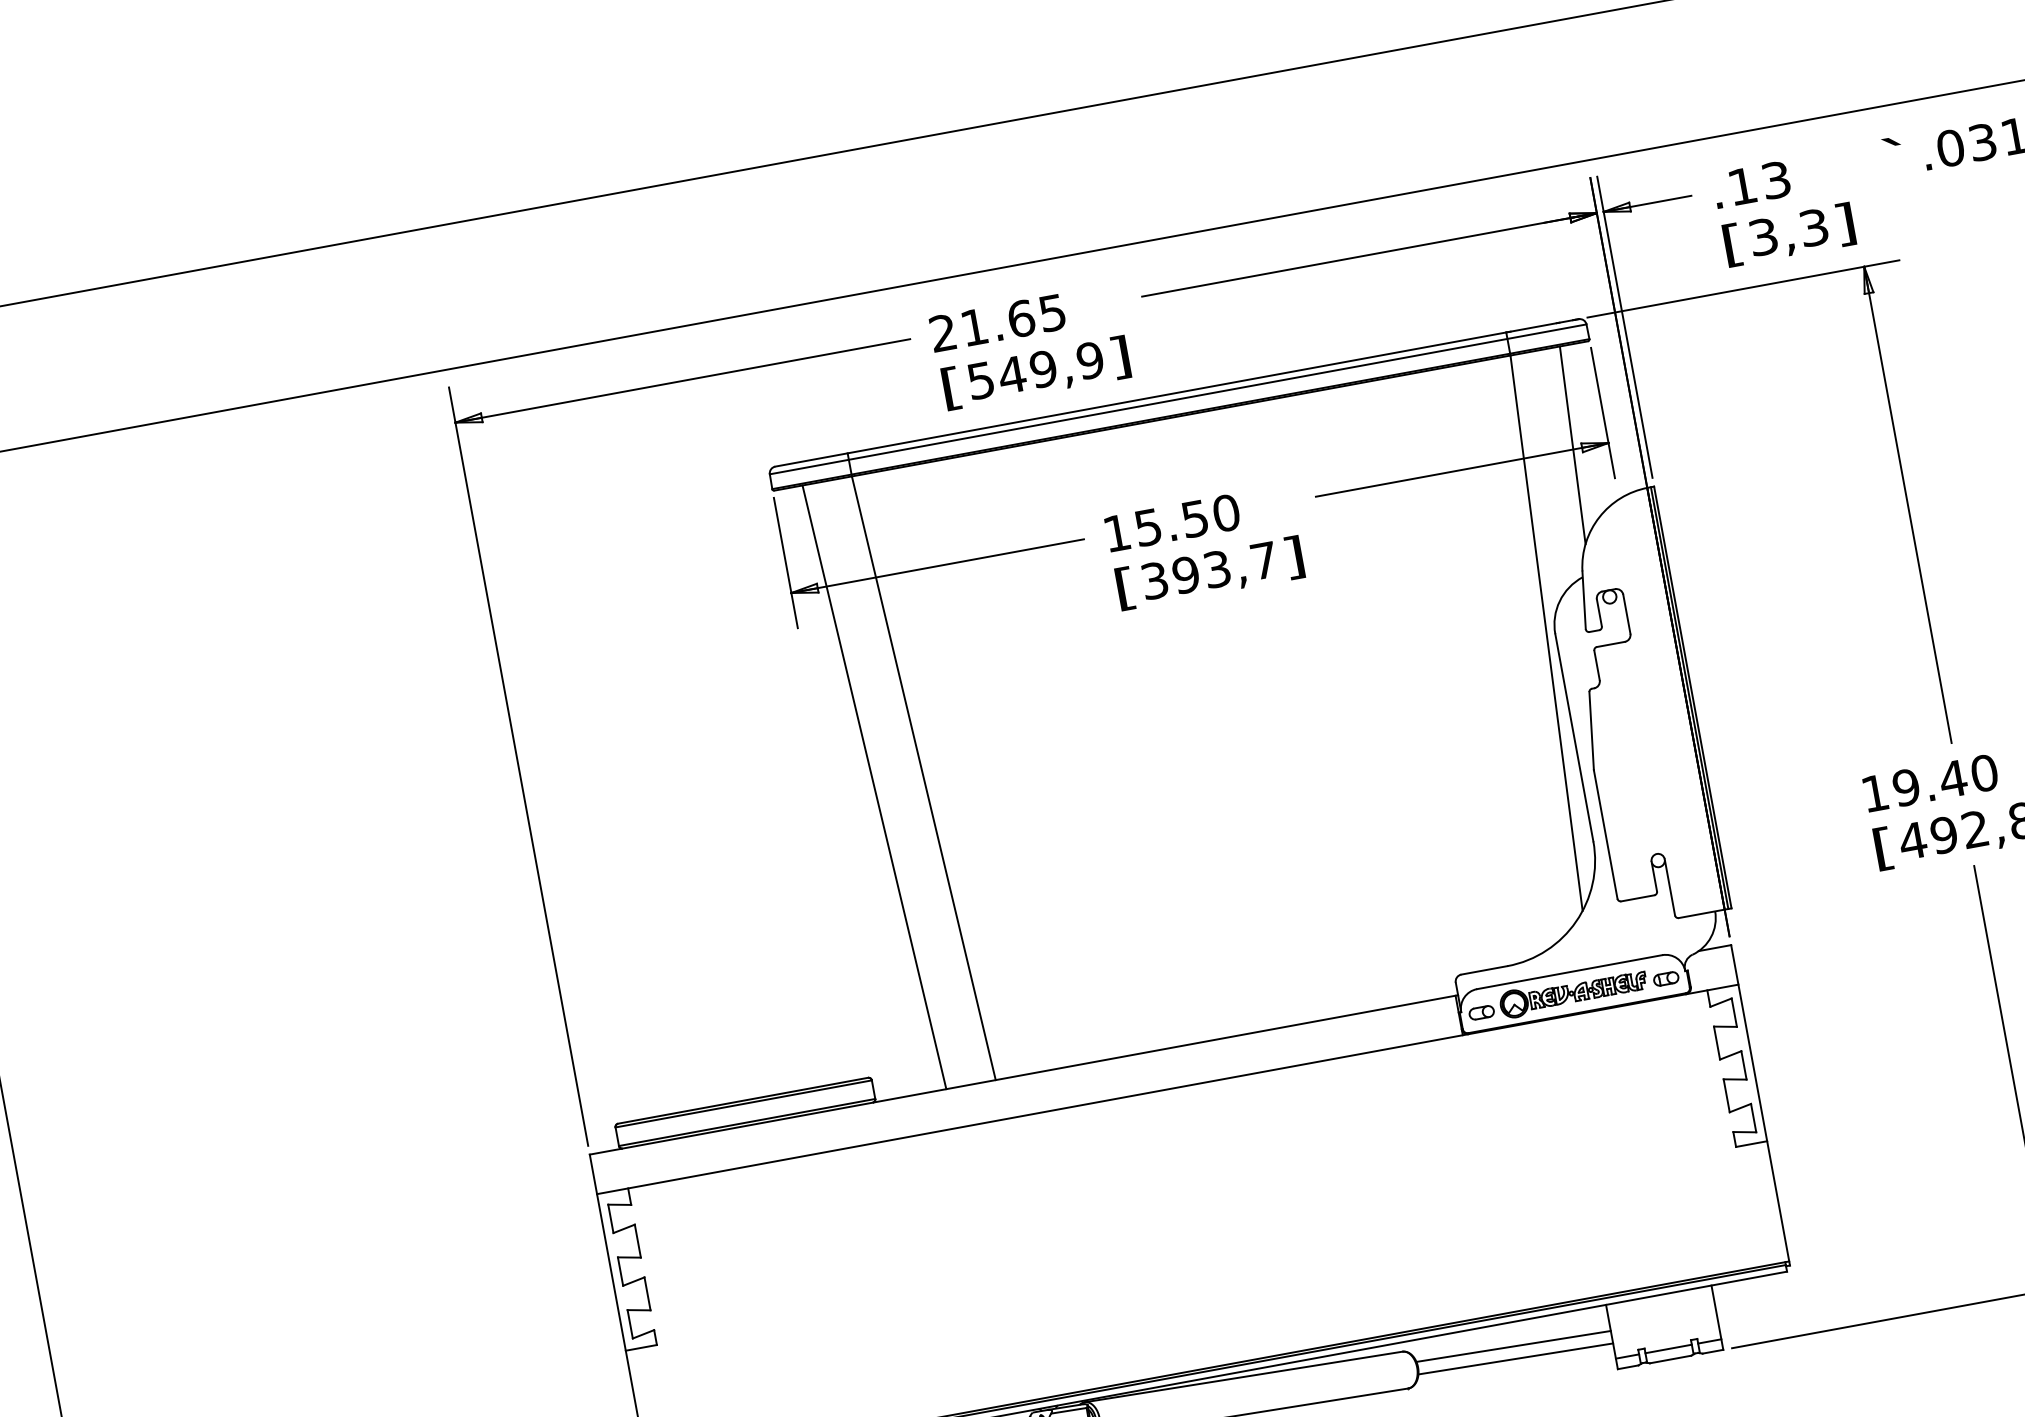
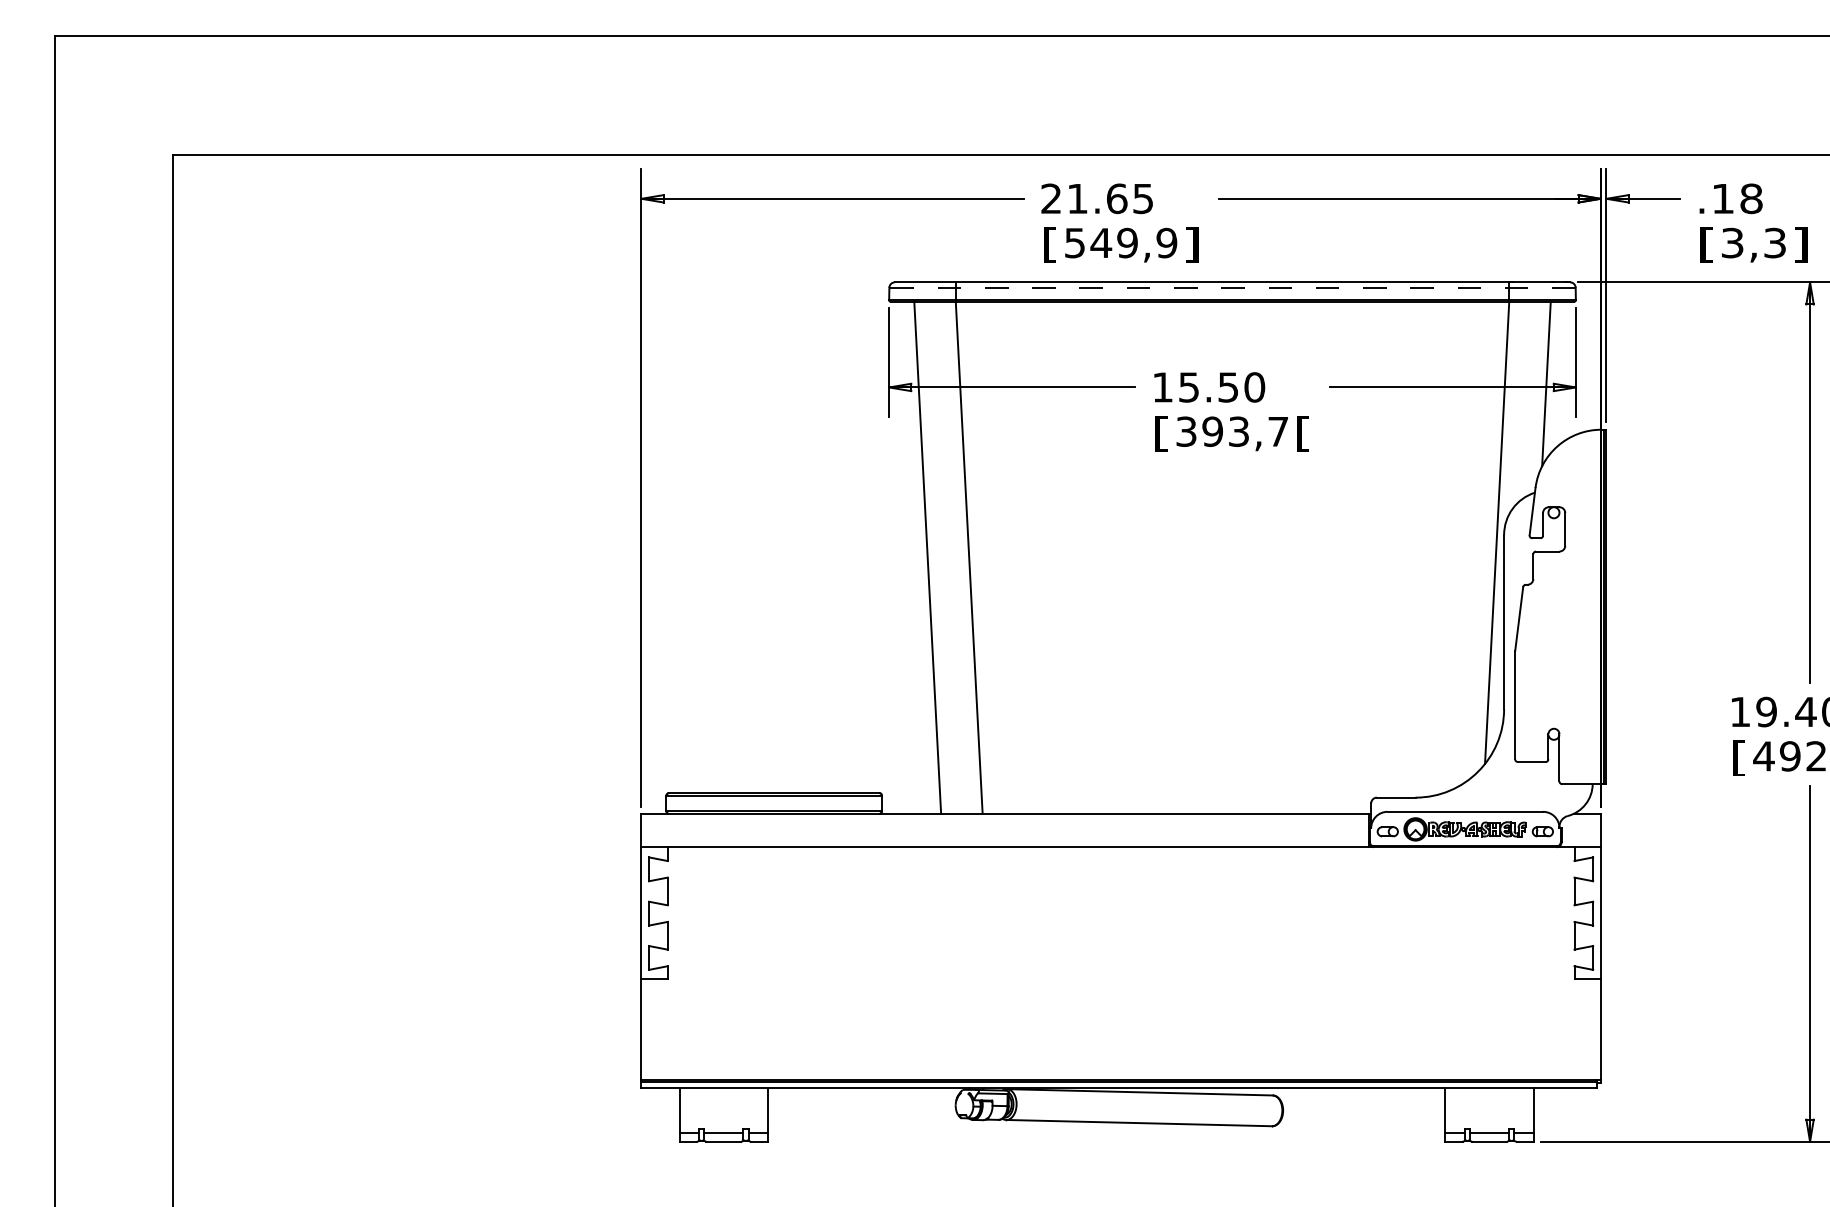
text: (1776, 179) -> (1751, 198), .13 -> .18
line: (1178, 399) -> (1232, 287), solid -> dashed
text: (1294, 557) -> (1303, 433), ] -> [
line: (1513, 1346) -> (1363, 1107), removed
line: (1515, 1359) -> (1363, 1118), removed

